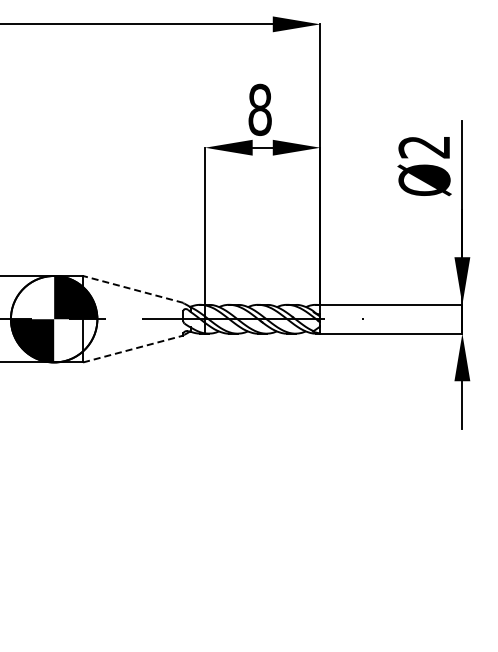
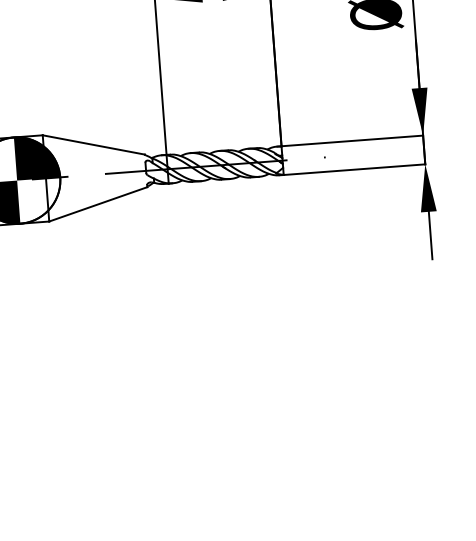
line: (133, 289) -> (94, 144), dashed -> solid
line: (133, 349) -> (98, 204), dashed -> solid

